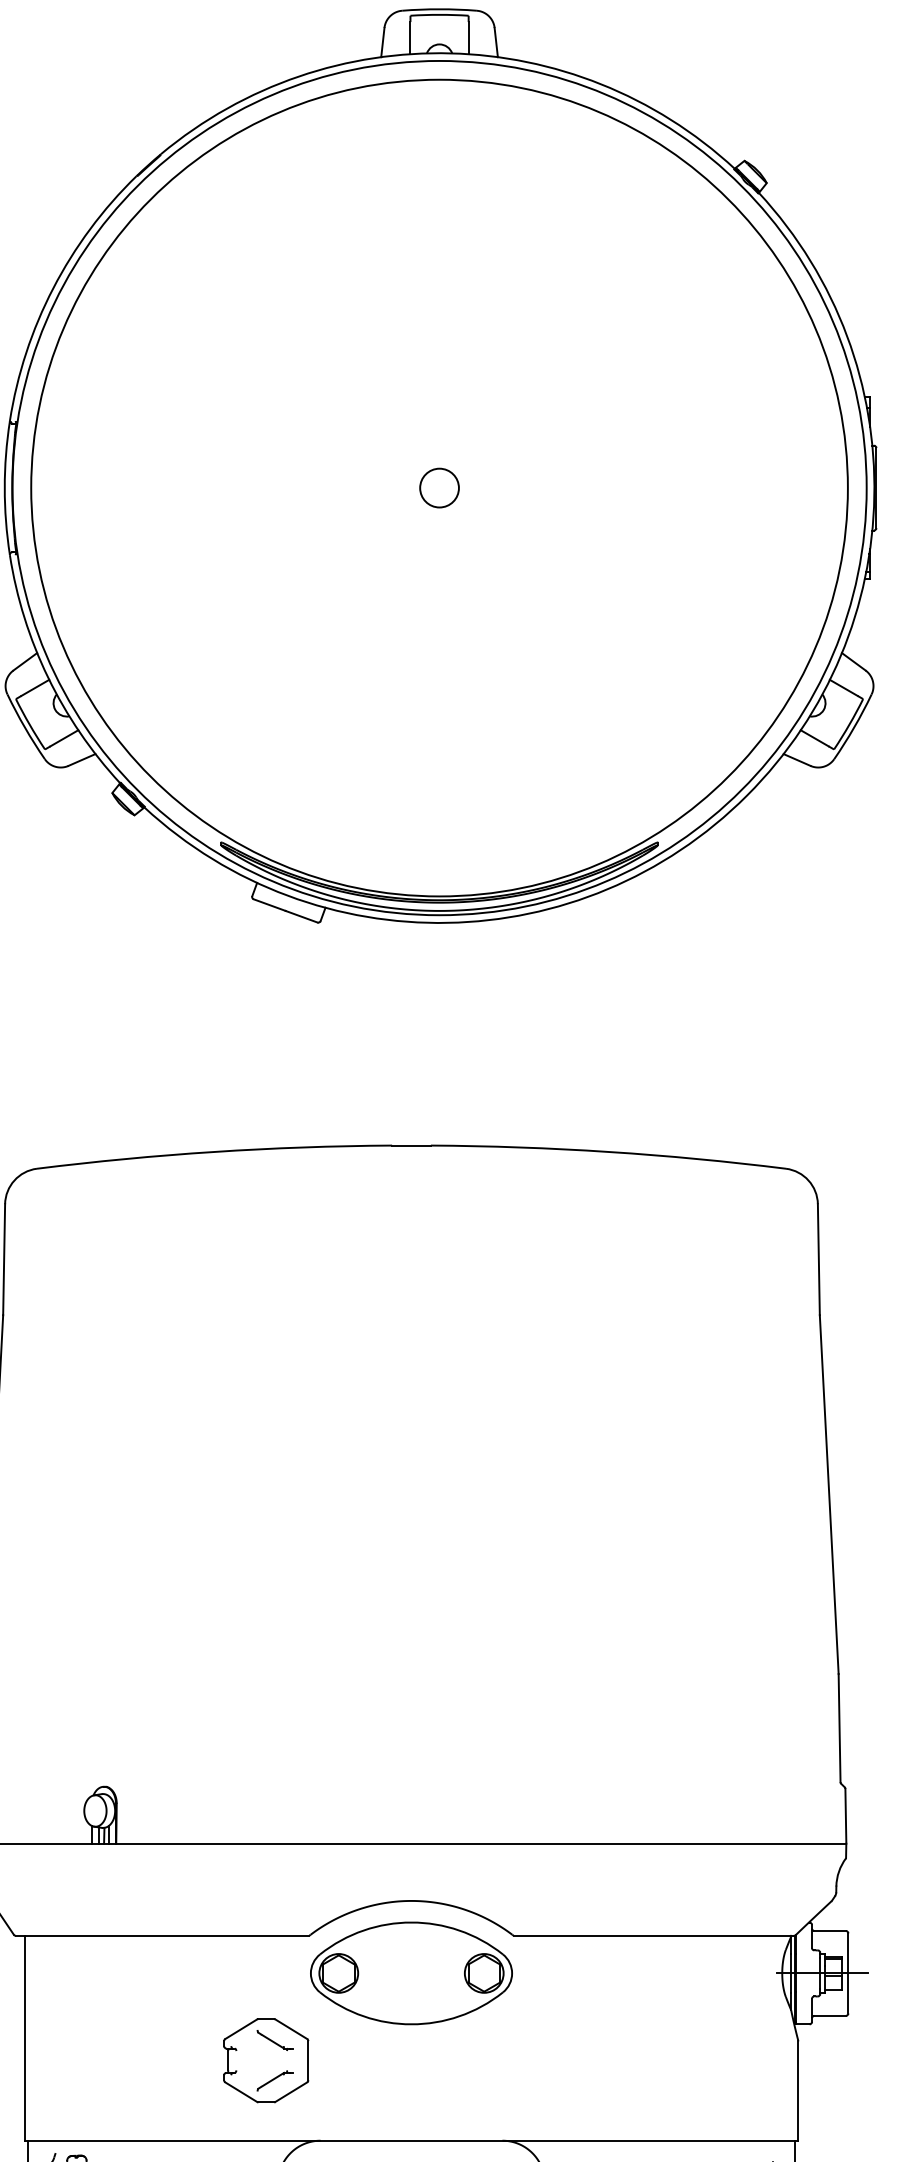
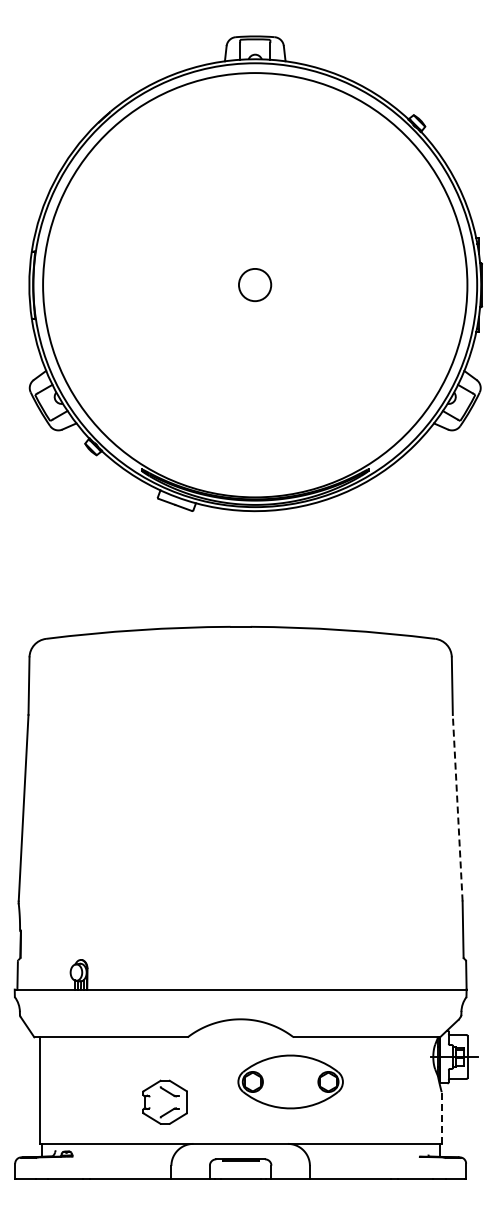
circle: (440, 488) -> (255, 285), size x1.6
line: (828, 1493) -> (457, 807), solid -> dashed
part: (411, 1972) -> (290, 1081), moved
line: (798, 2091) -> (441, 1118), solid -> dashed

